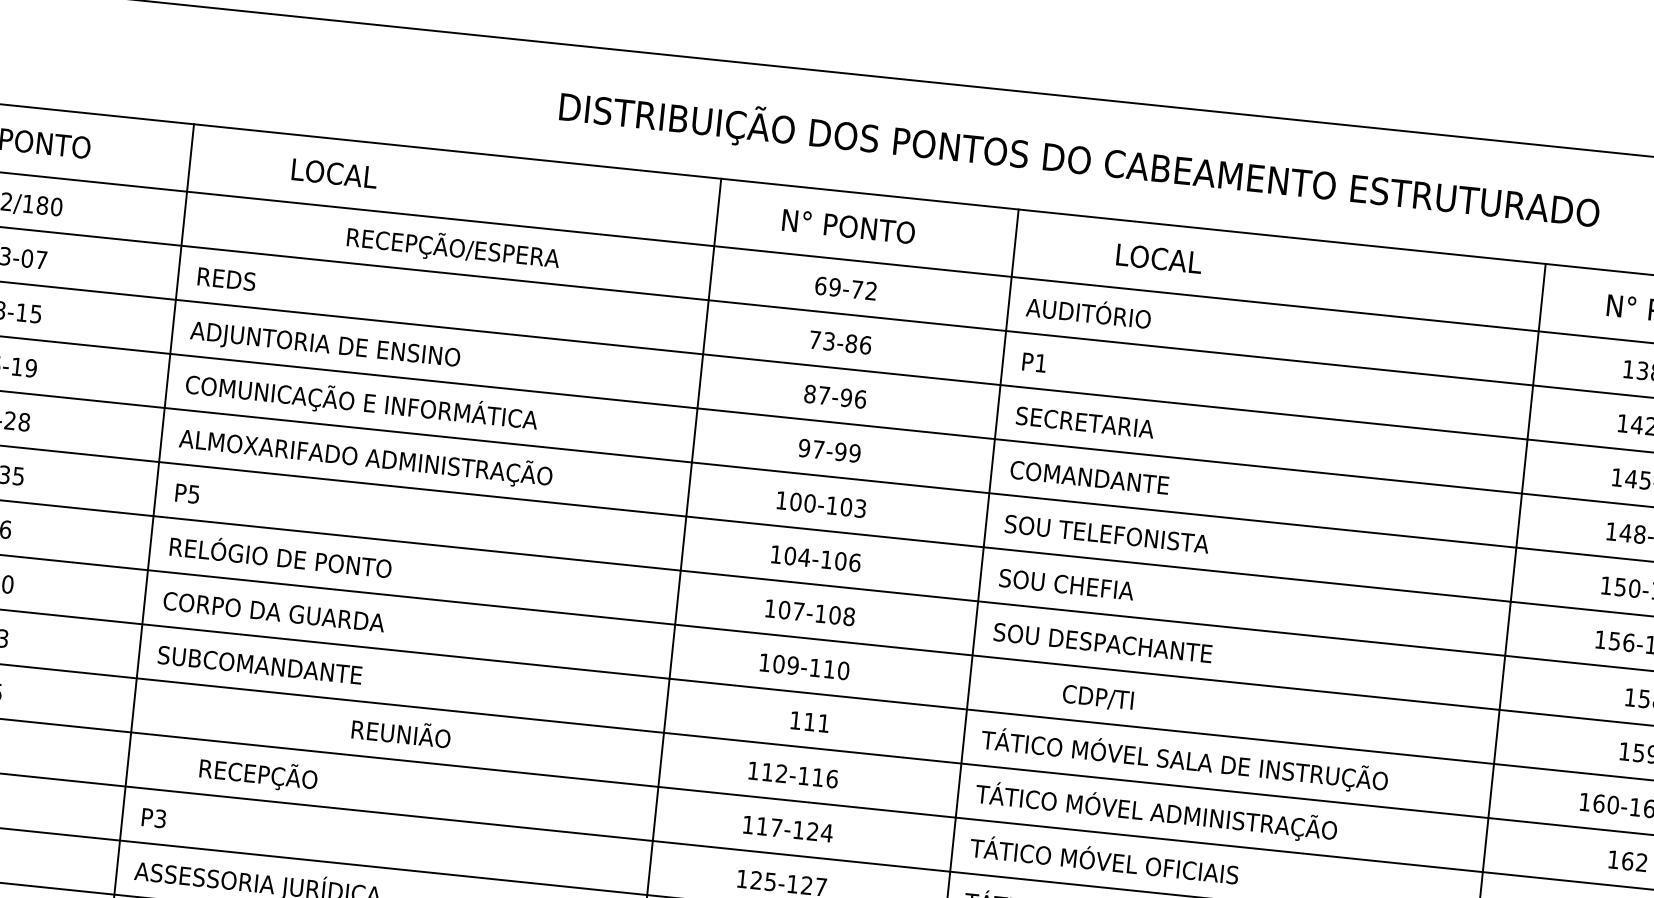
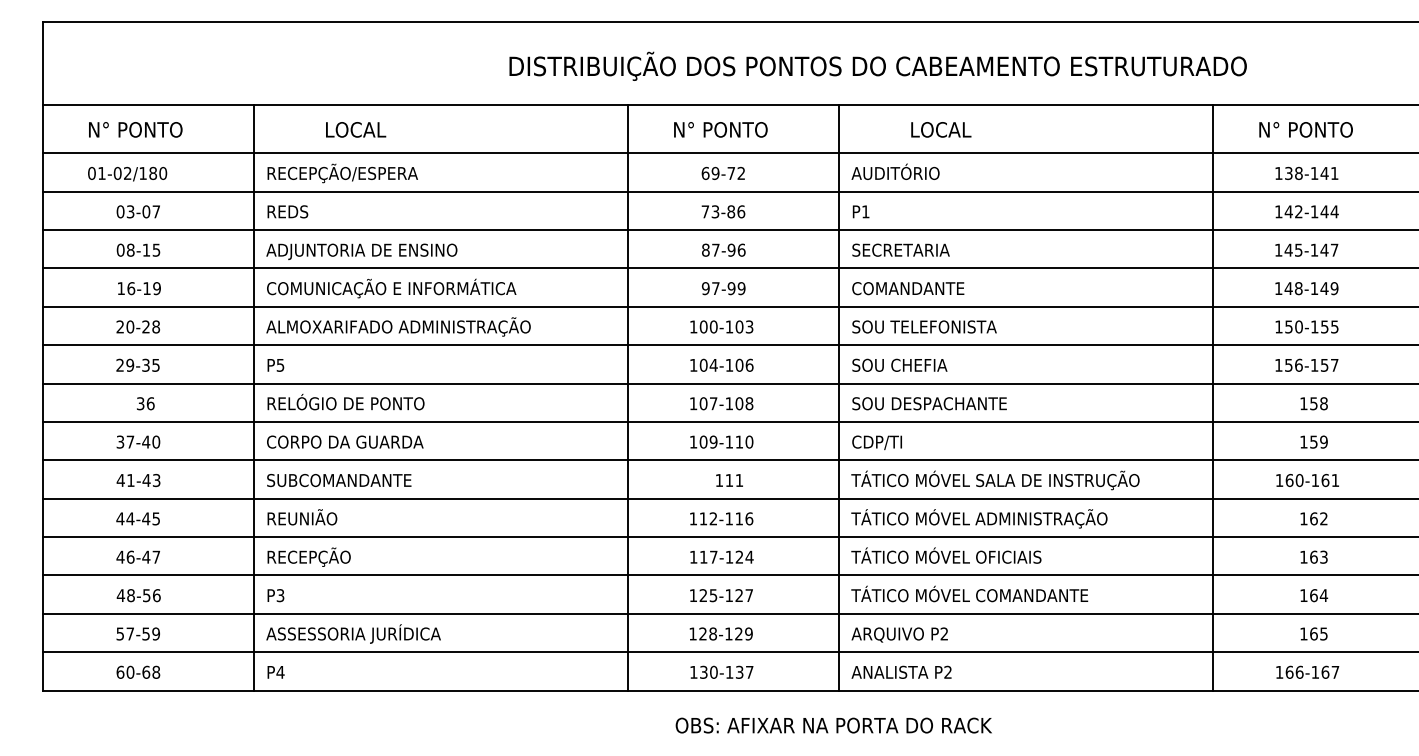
text: (453, 247) -> (342, 173), moved
text: (1097, 697) -> (876, 442), moved
text: (401, 732) -> (302, 517), moved
text: (257, 773) -> (308, 556), moved

